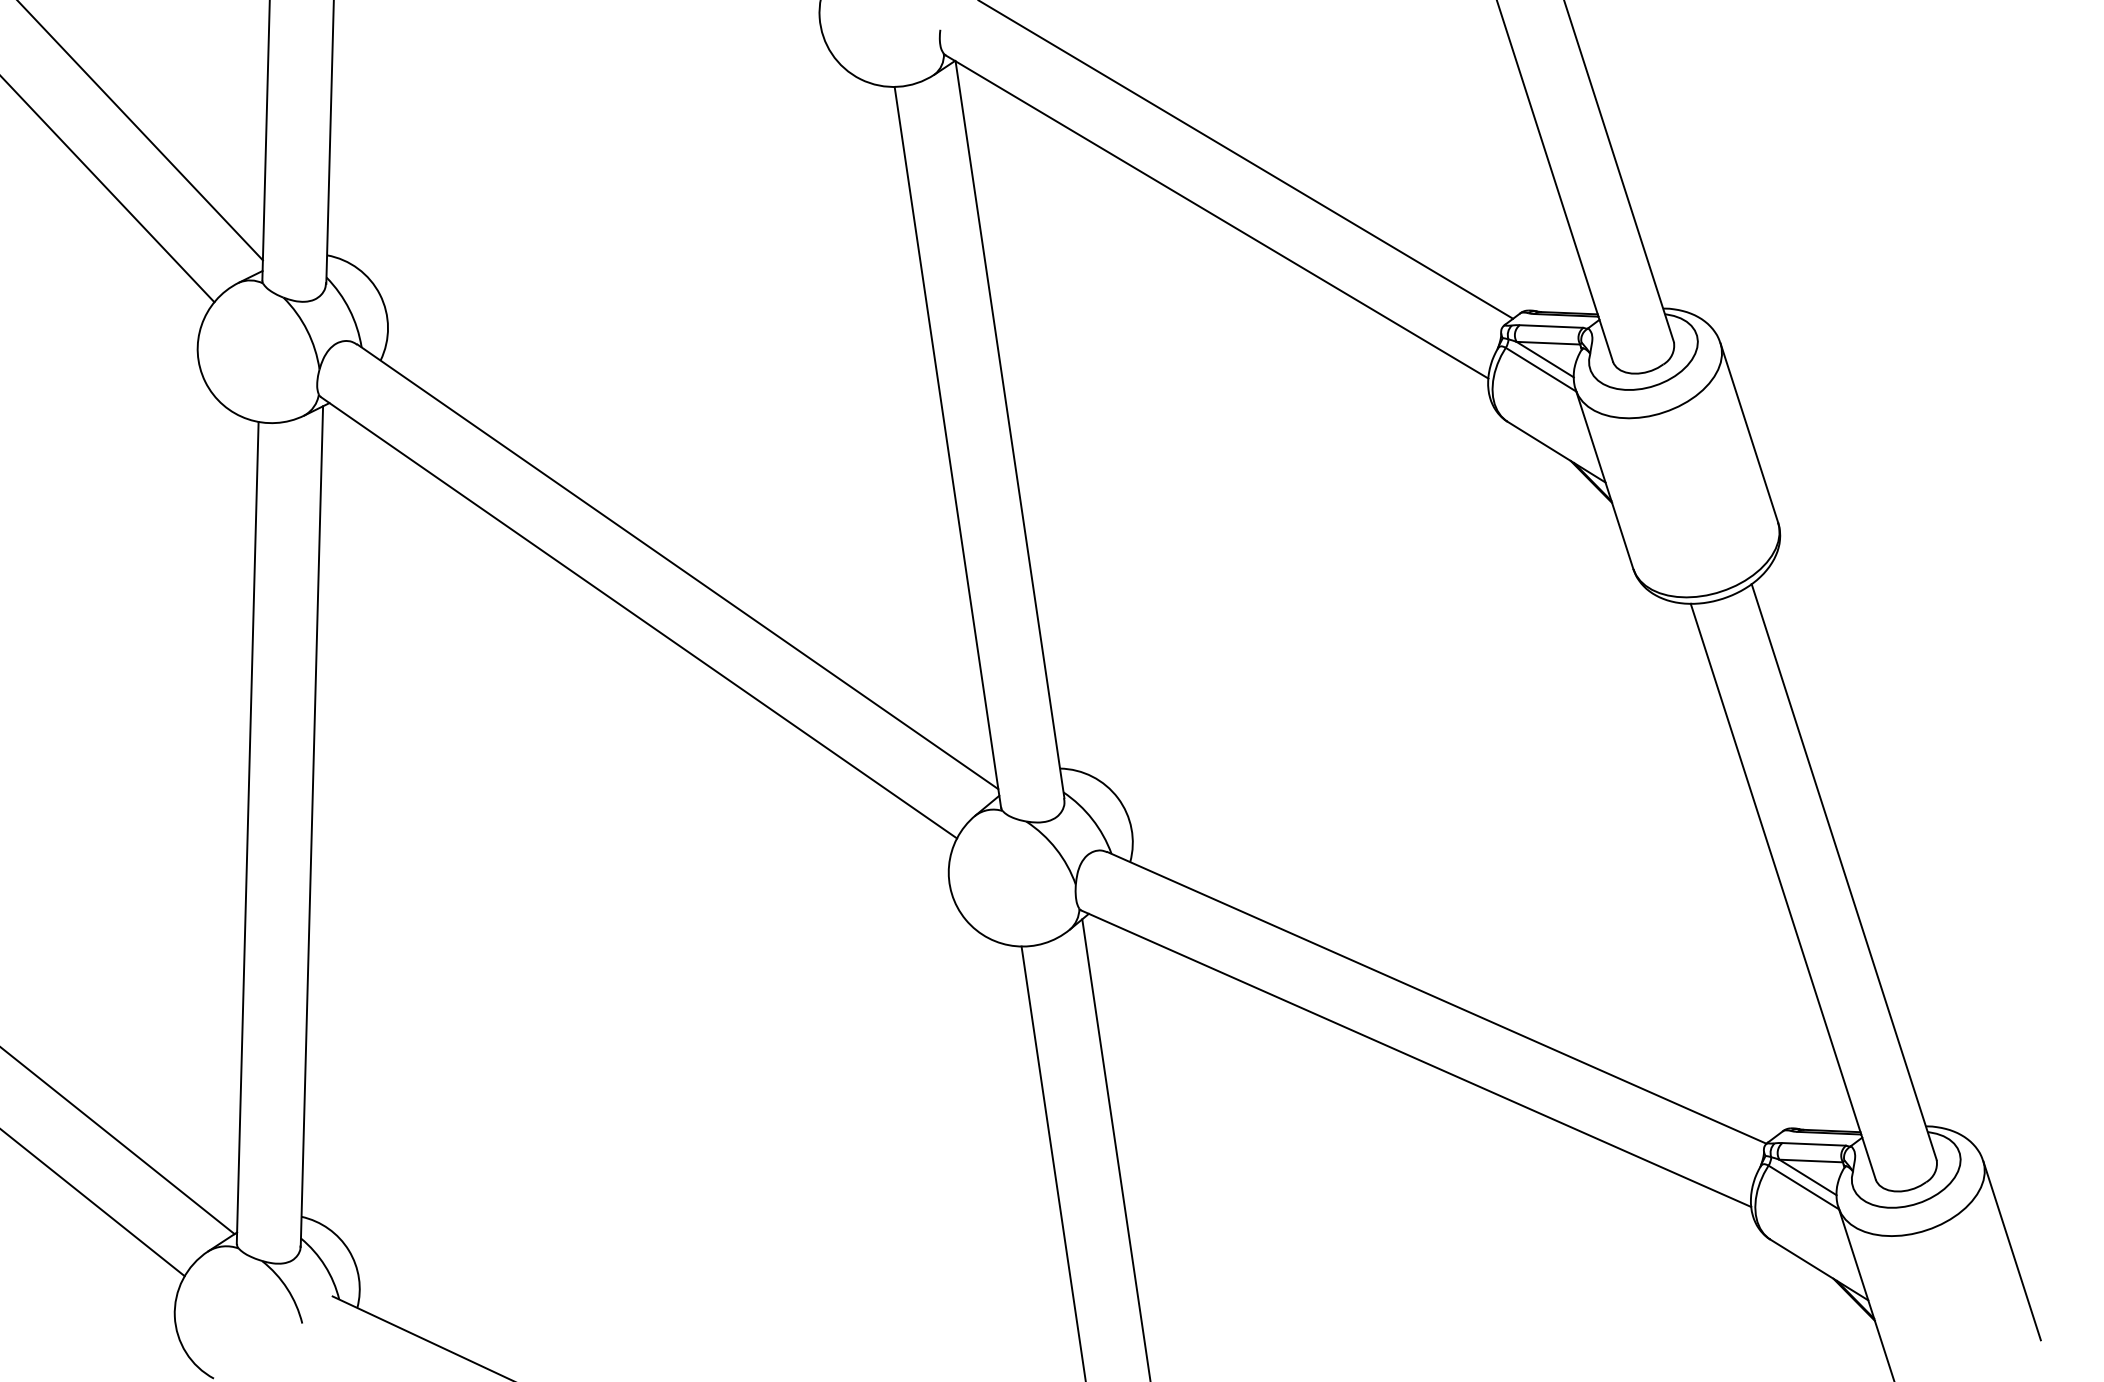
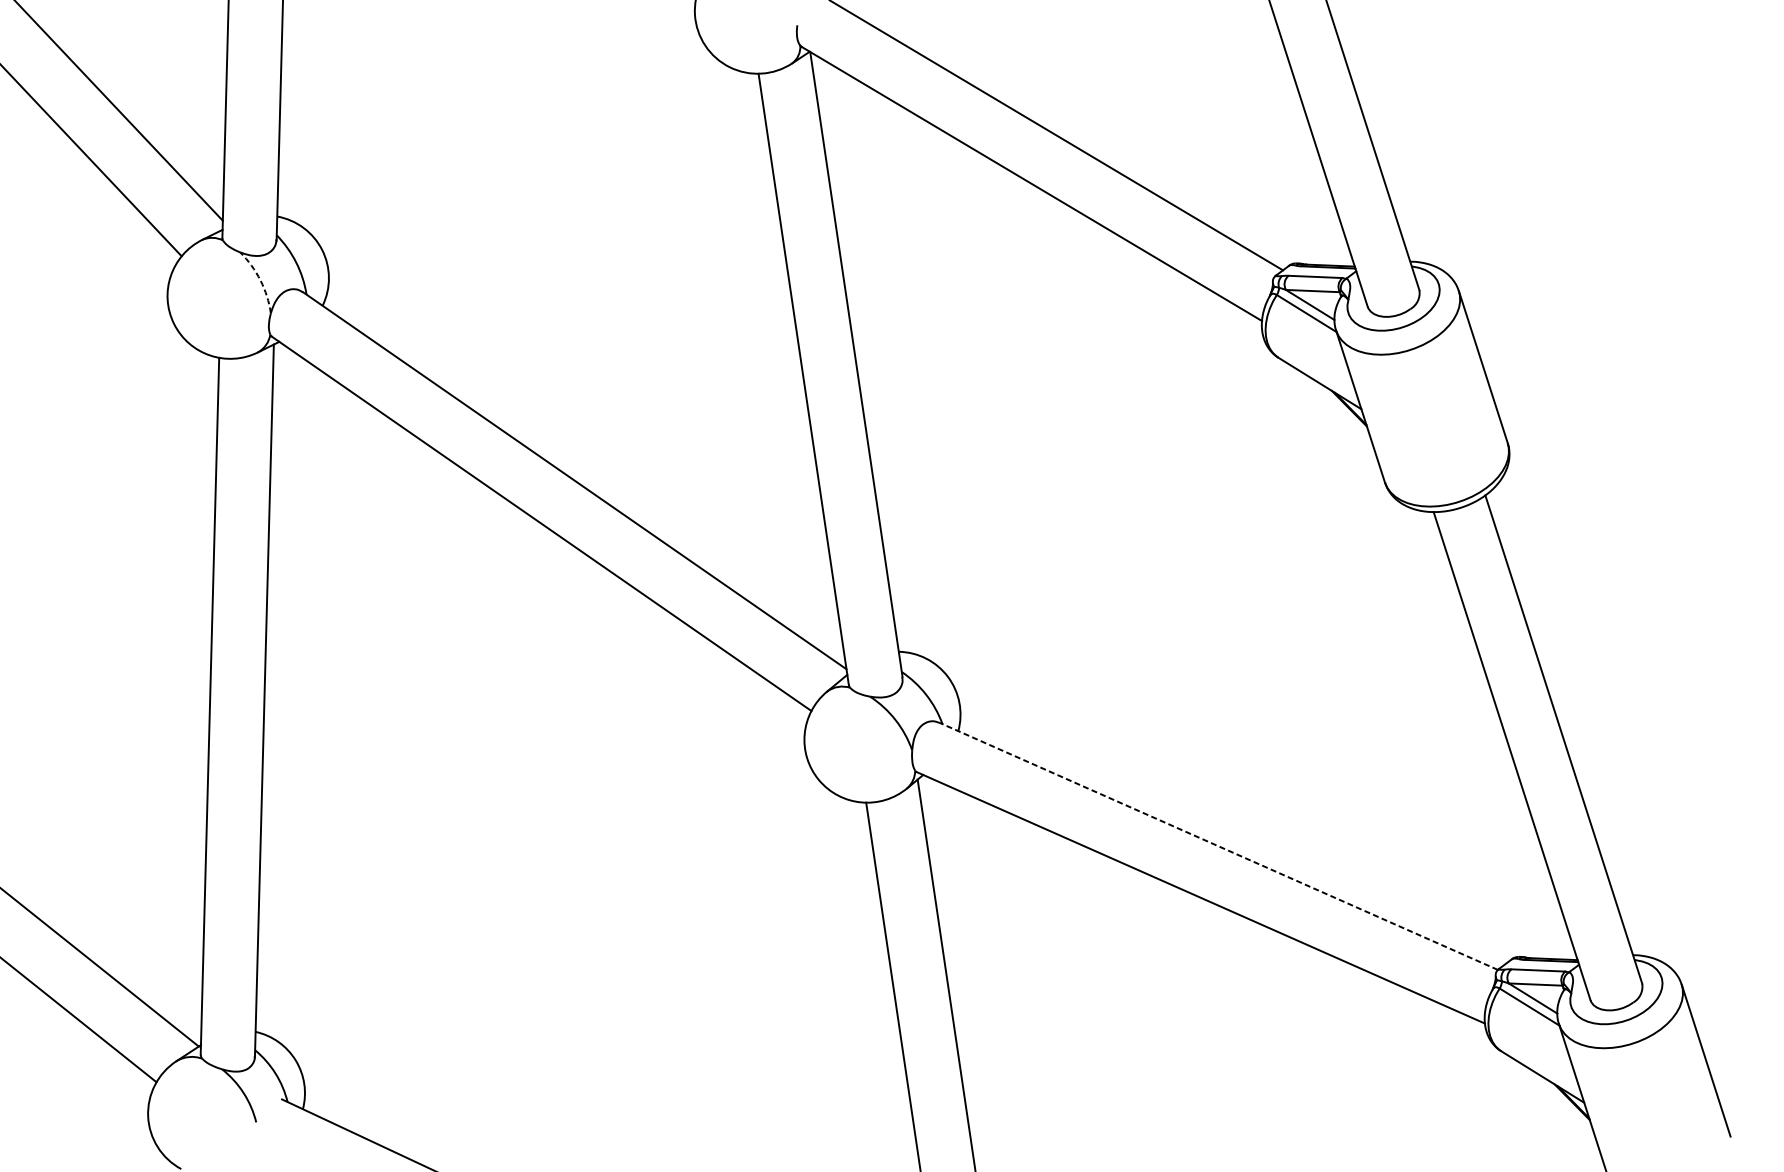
arc: (307, 330) -> (260, 280), solid -> dashed
line: (1436, 997) -> (1218, 845), solid -> dashed

